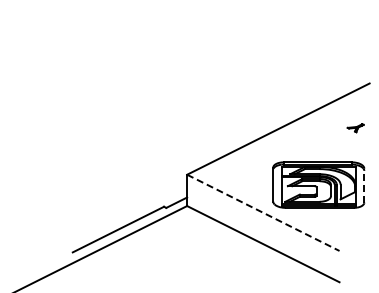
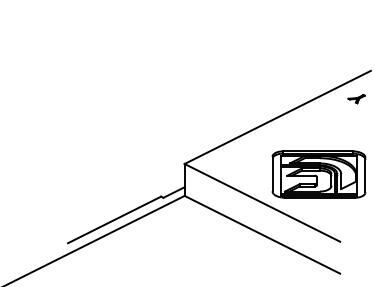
part: (355, 128) -> (356, 99), moved
line: (364, 185) -> (365, 174), dashed -> solid
line: (263, 213) -> (262, 203), dashed -> solid

